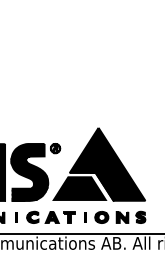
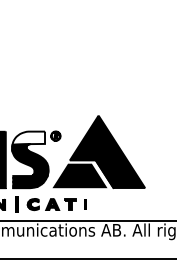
fill: (27, 149) -> (28, 137), removed
part: (16, 217) -> (17, 204), size x1.6
part: (119, 217) -> (119, 204), removed

